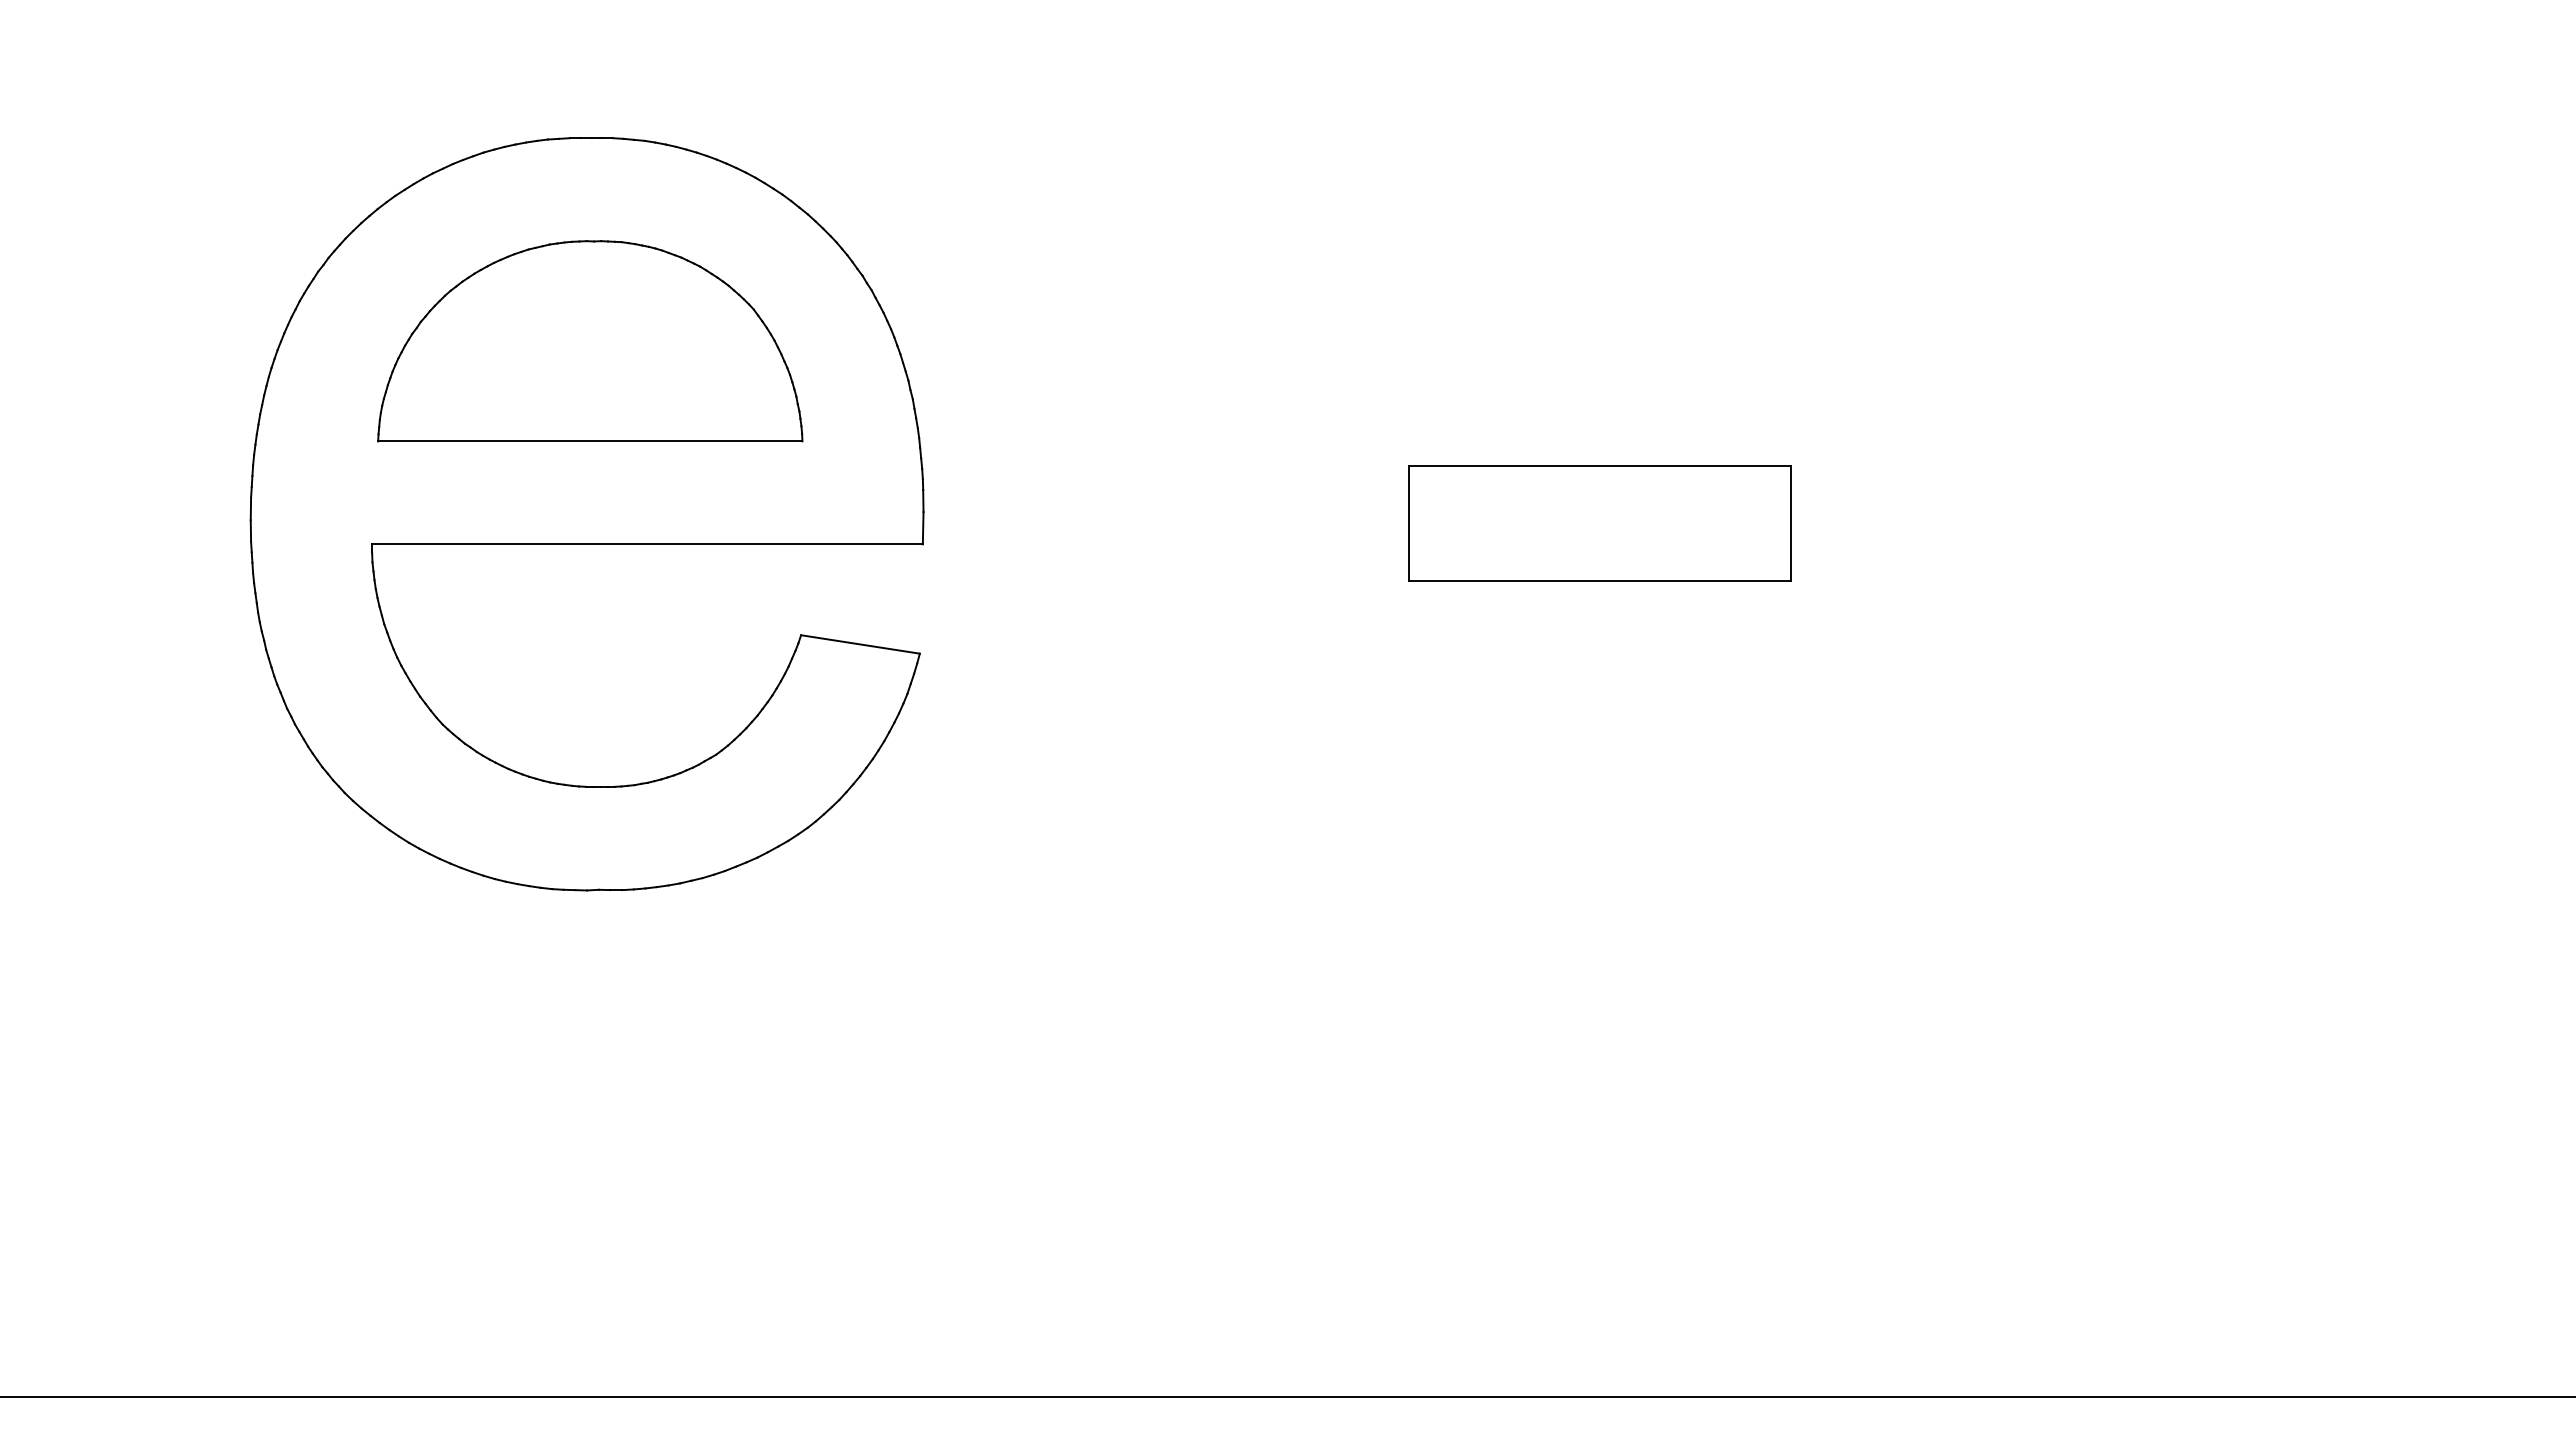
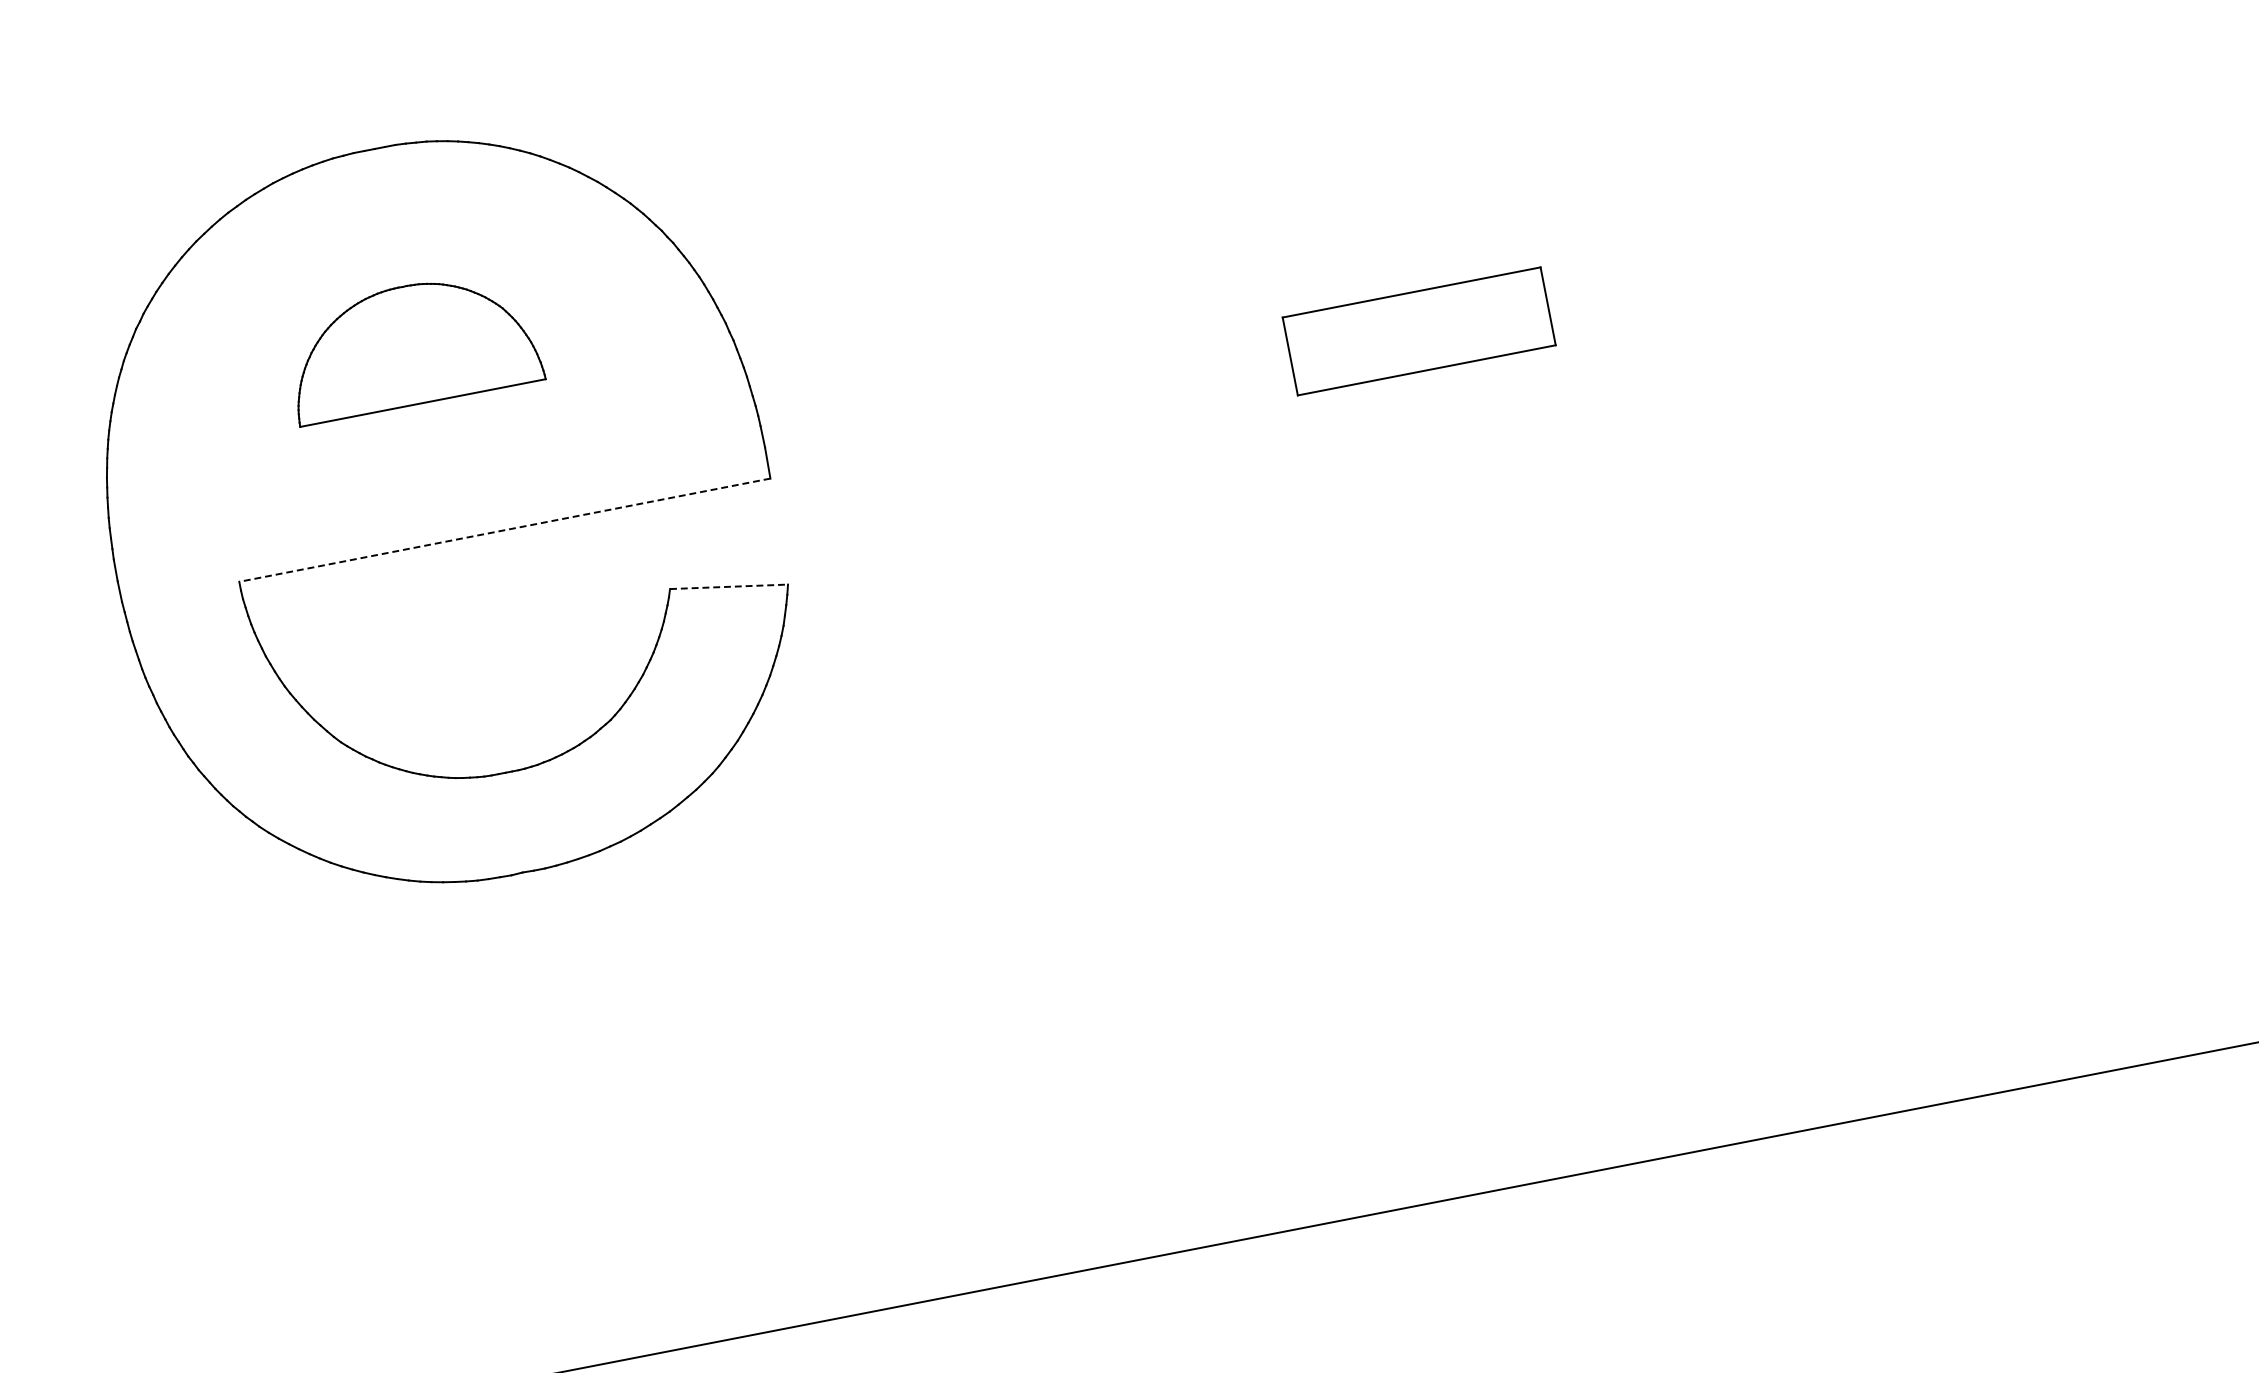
part: (590, 341) -> (411, 345), size x0.6
part: (1599, 523) -> (1419, 331), size x0.7
line: (647, 544) -> (504, 530), solid -> dashed
line: (860, 644) -> (729, 586), solid -> dashed

